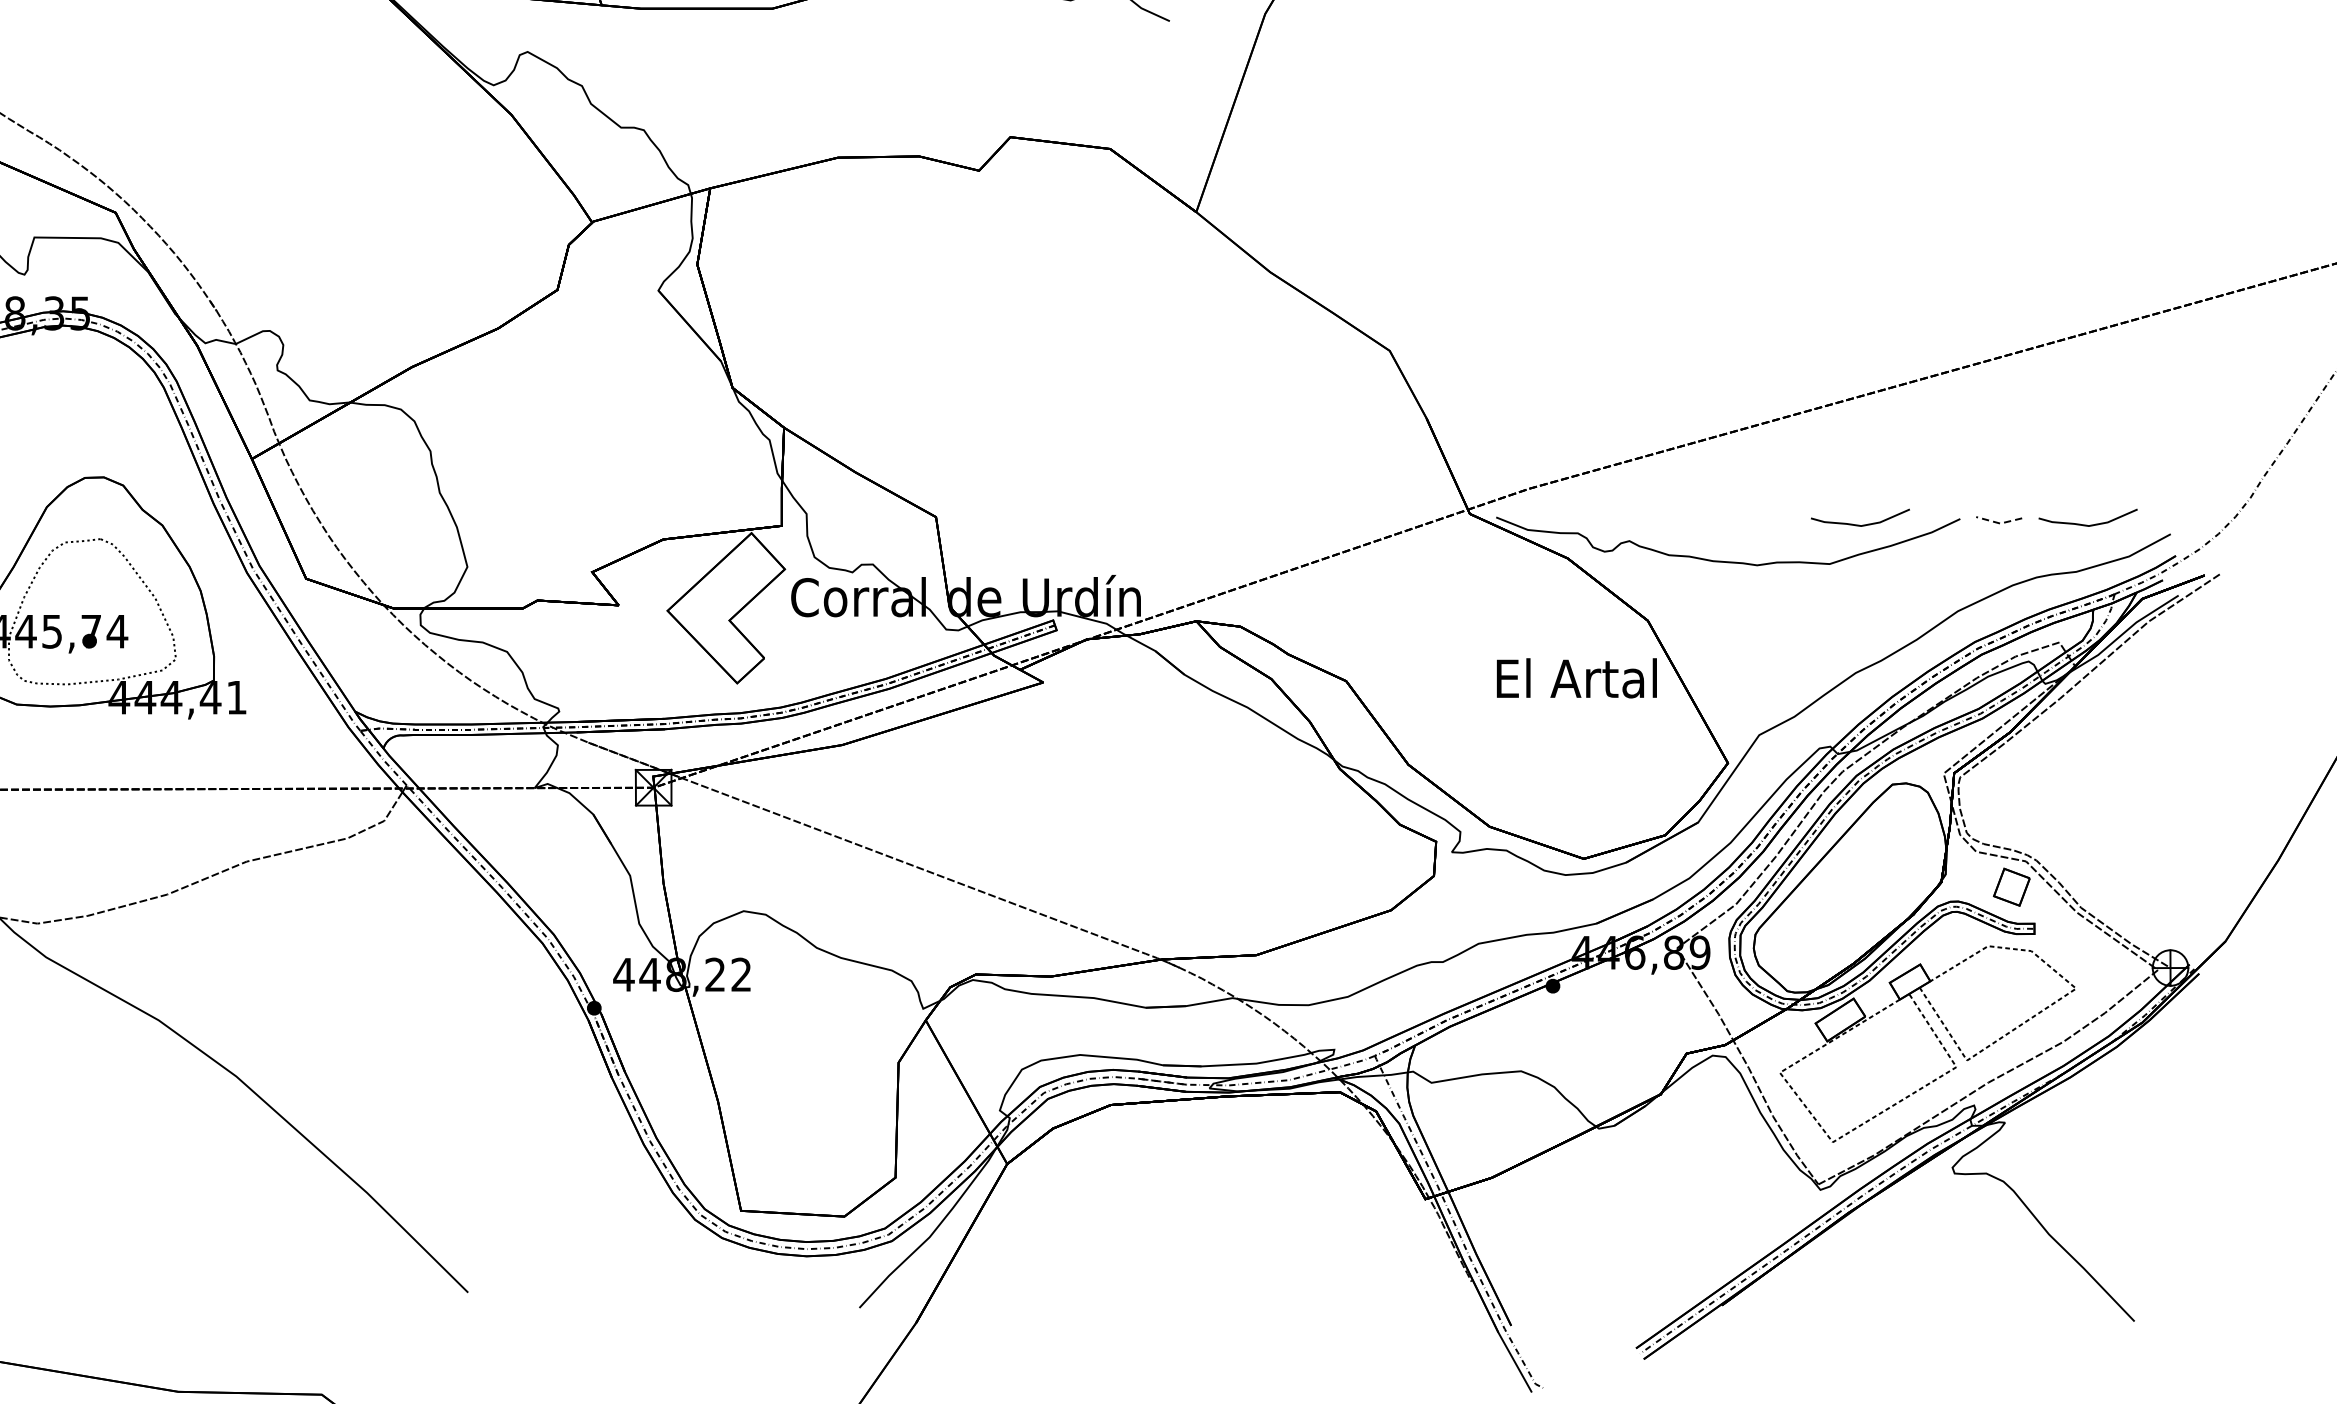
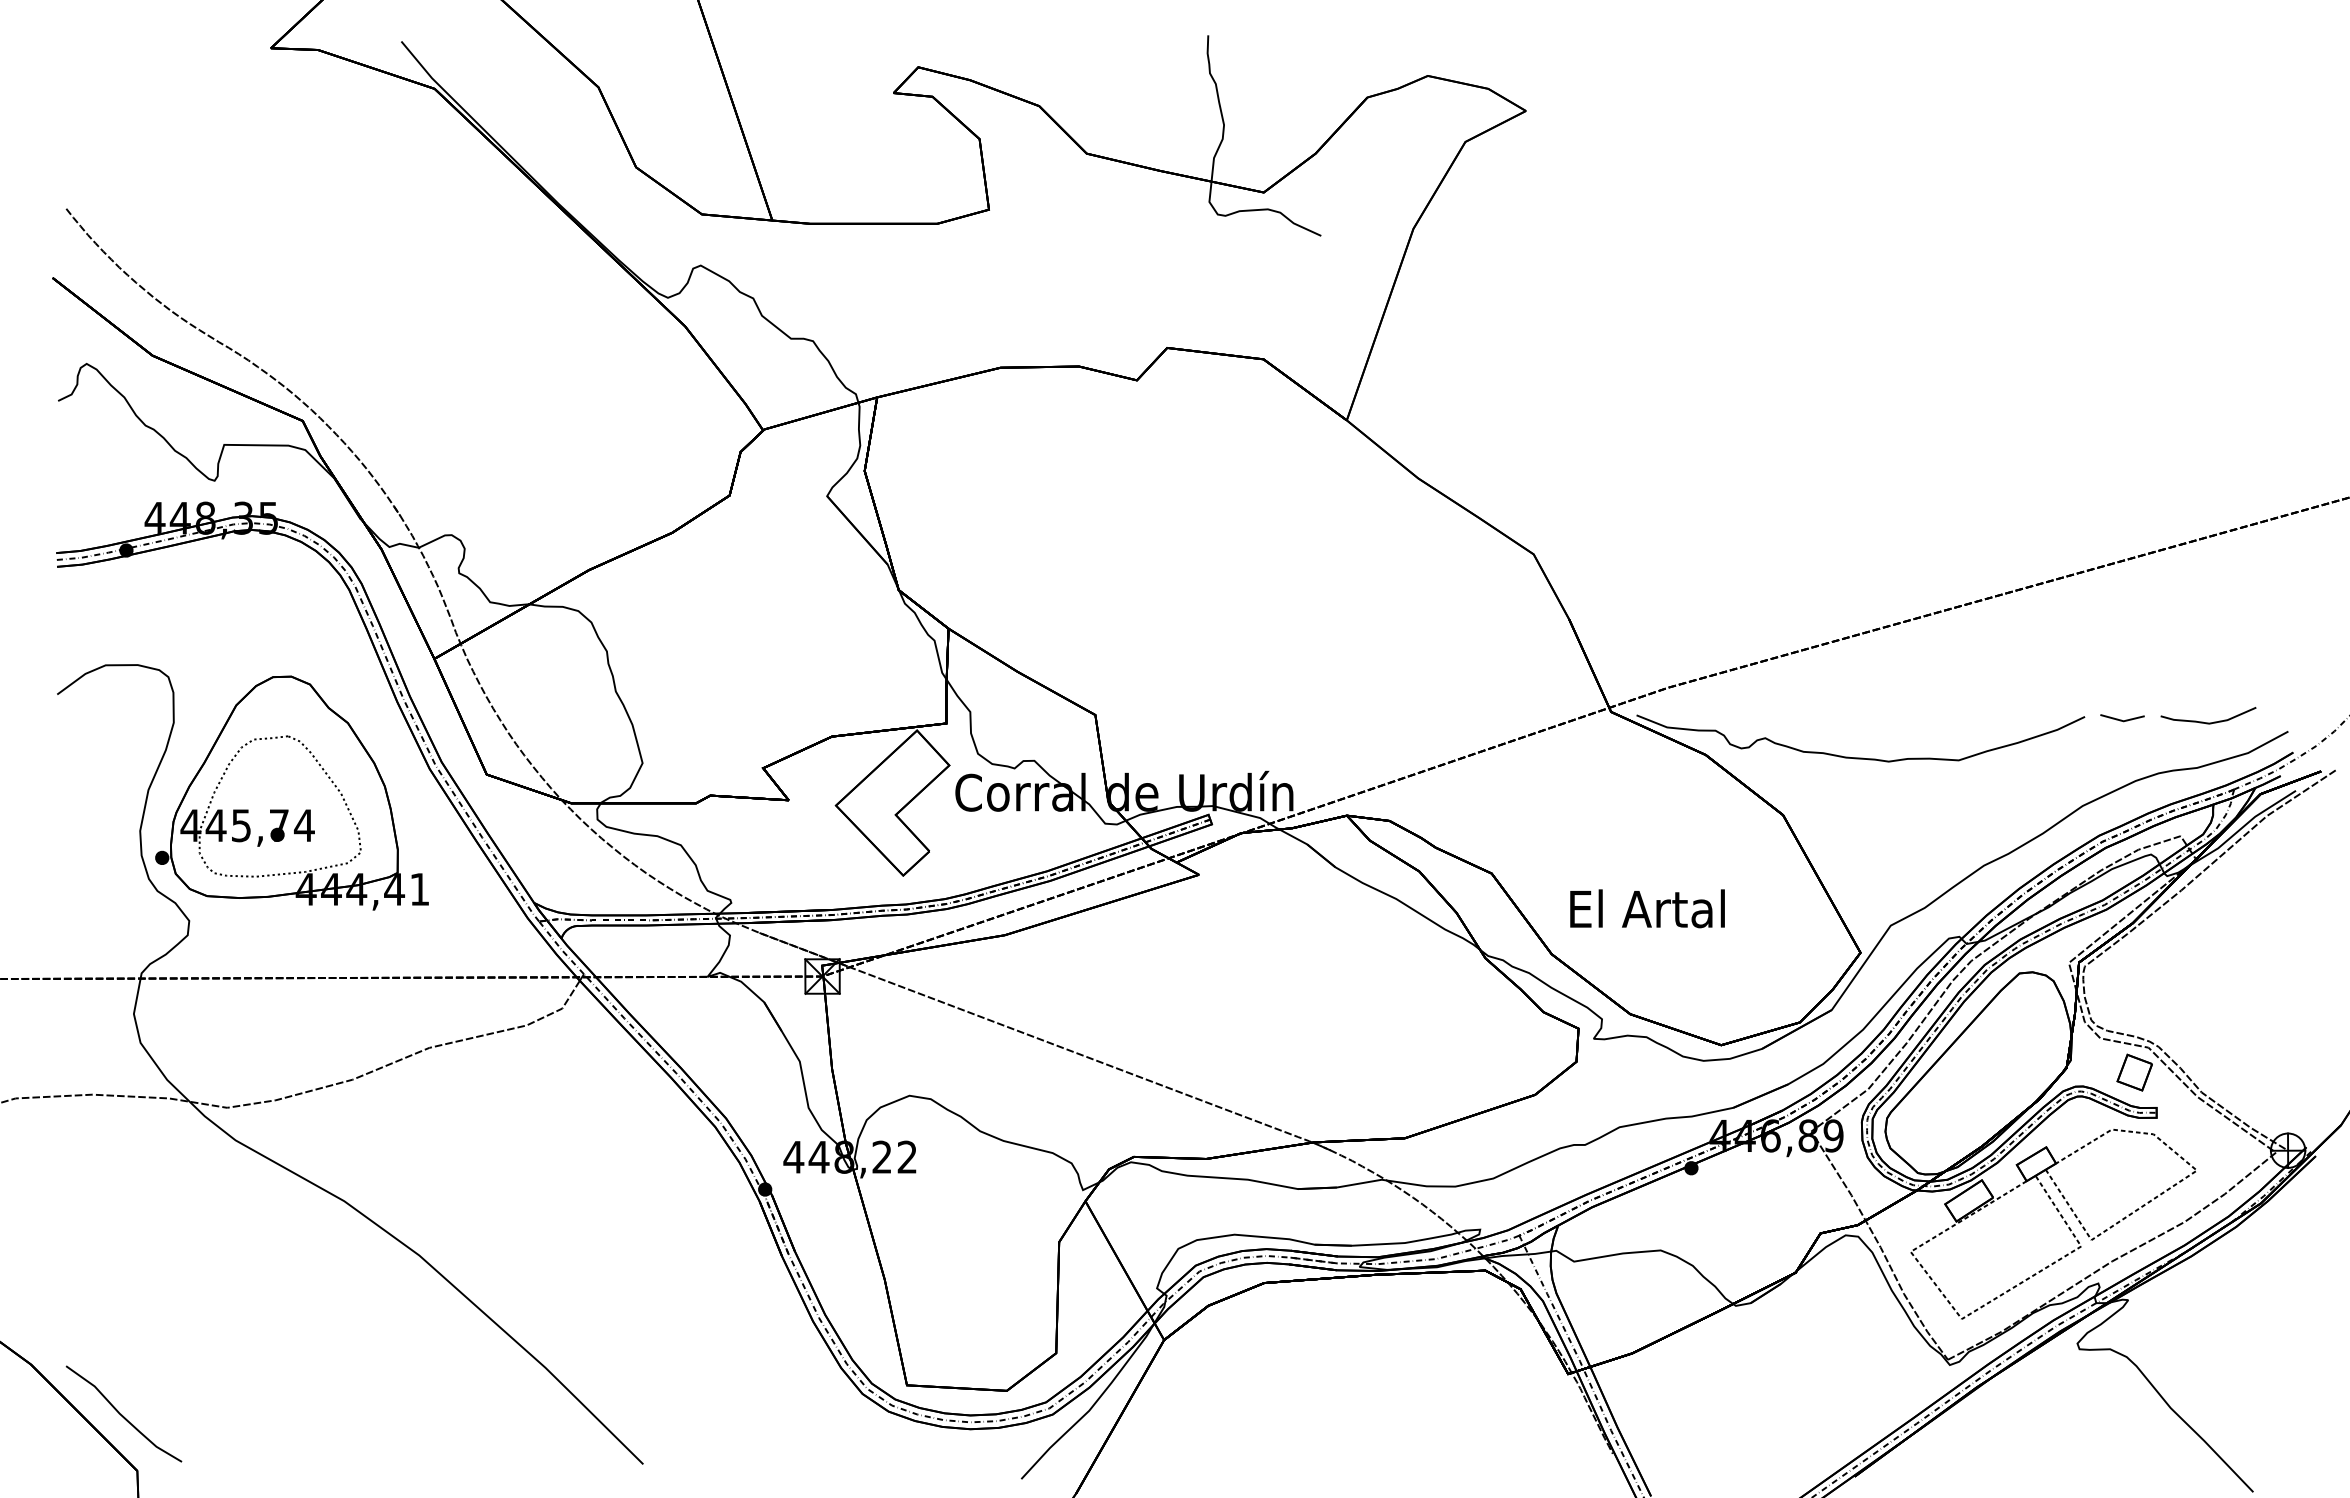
line: (1999, 523) -> (2122, 721), dashed -> solid
curve: (1860, 524) -> (1988, 722), removed
text: (1576, 678) -> (1647, 908), moved

